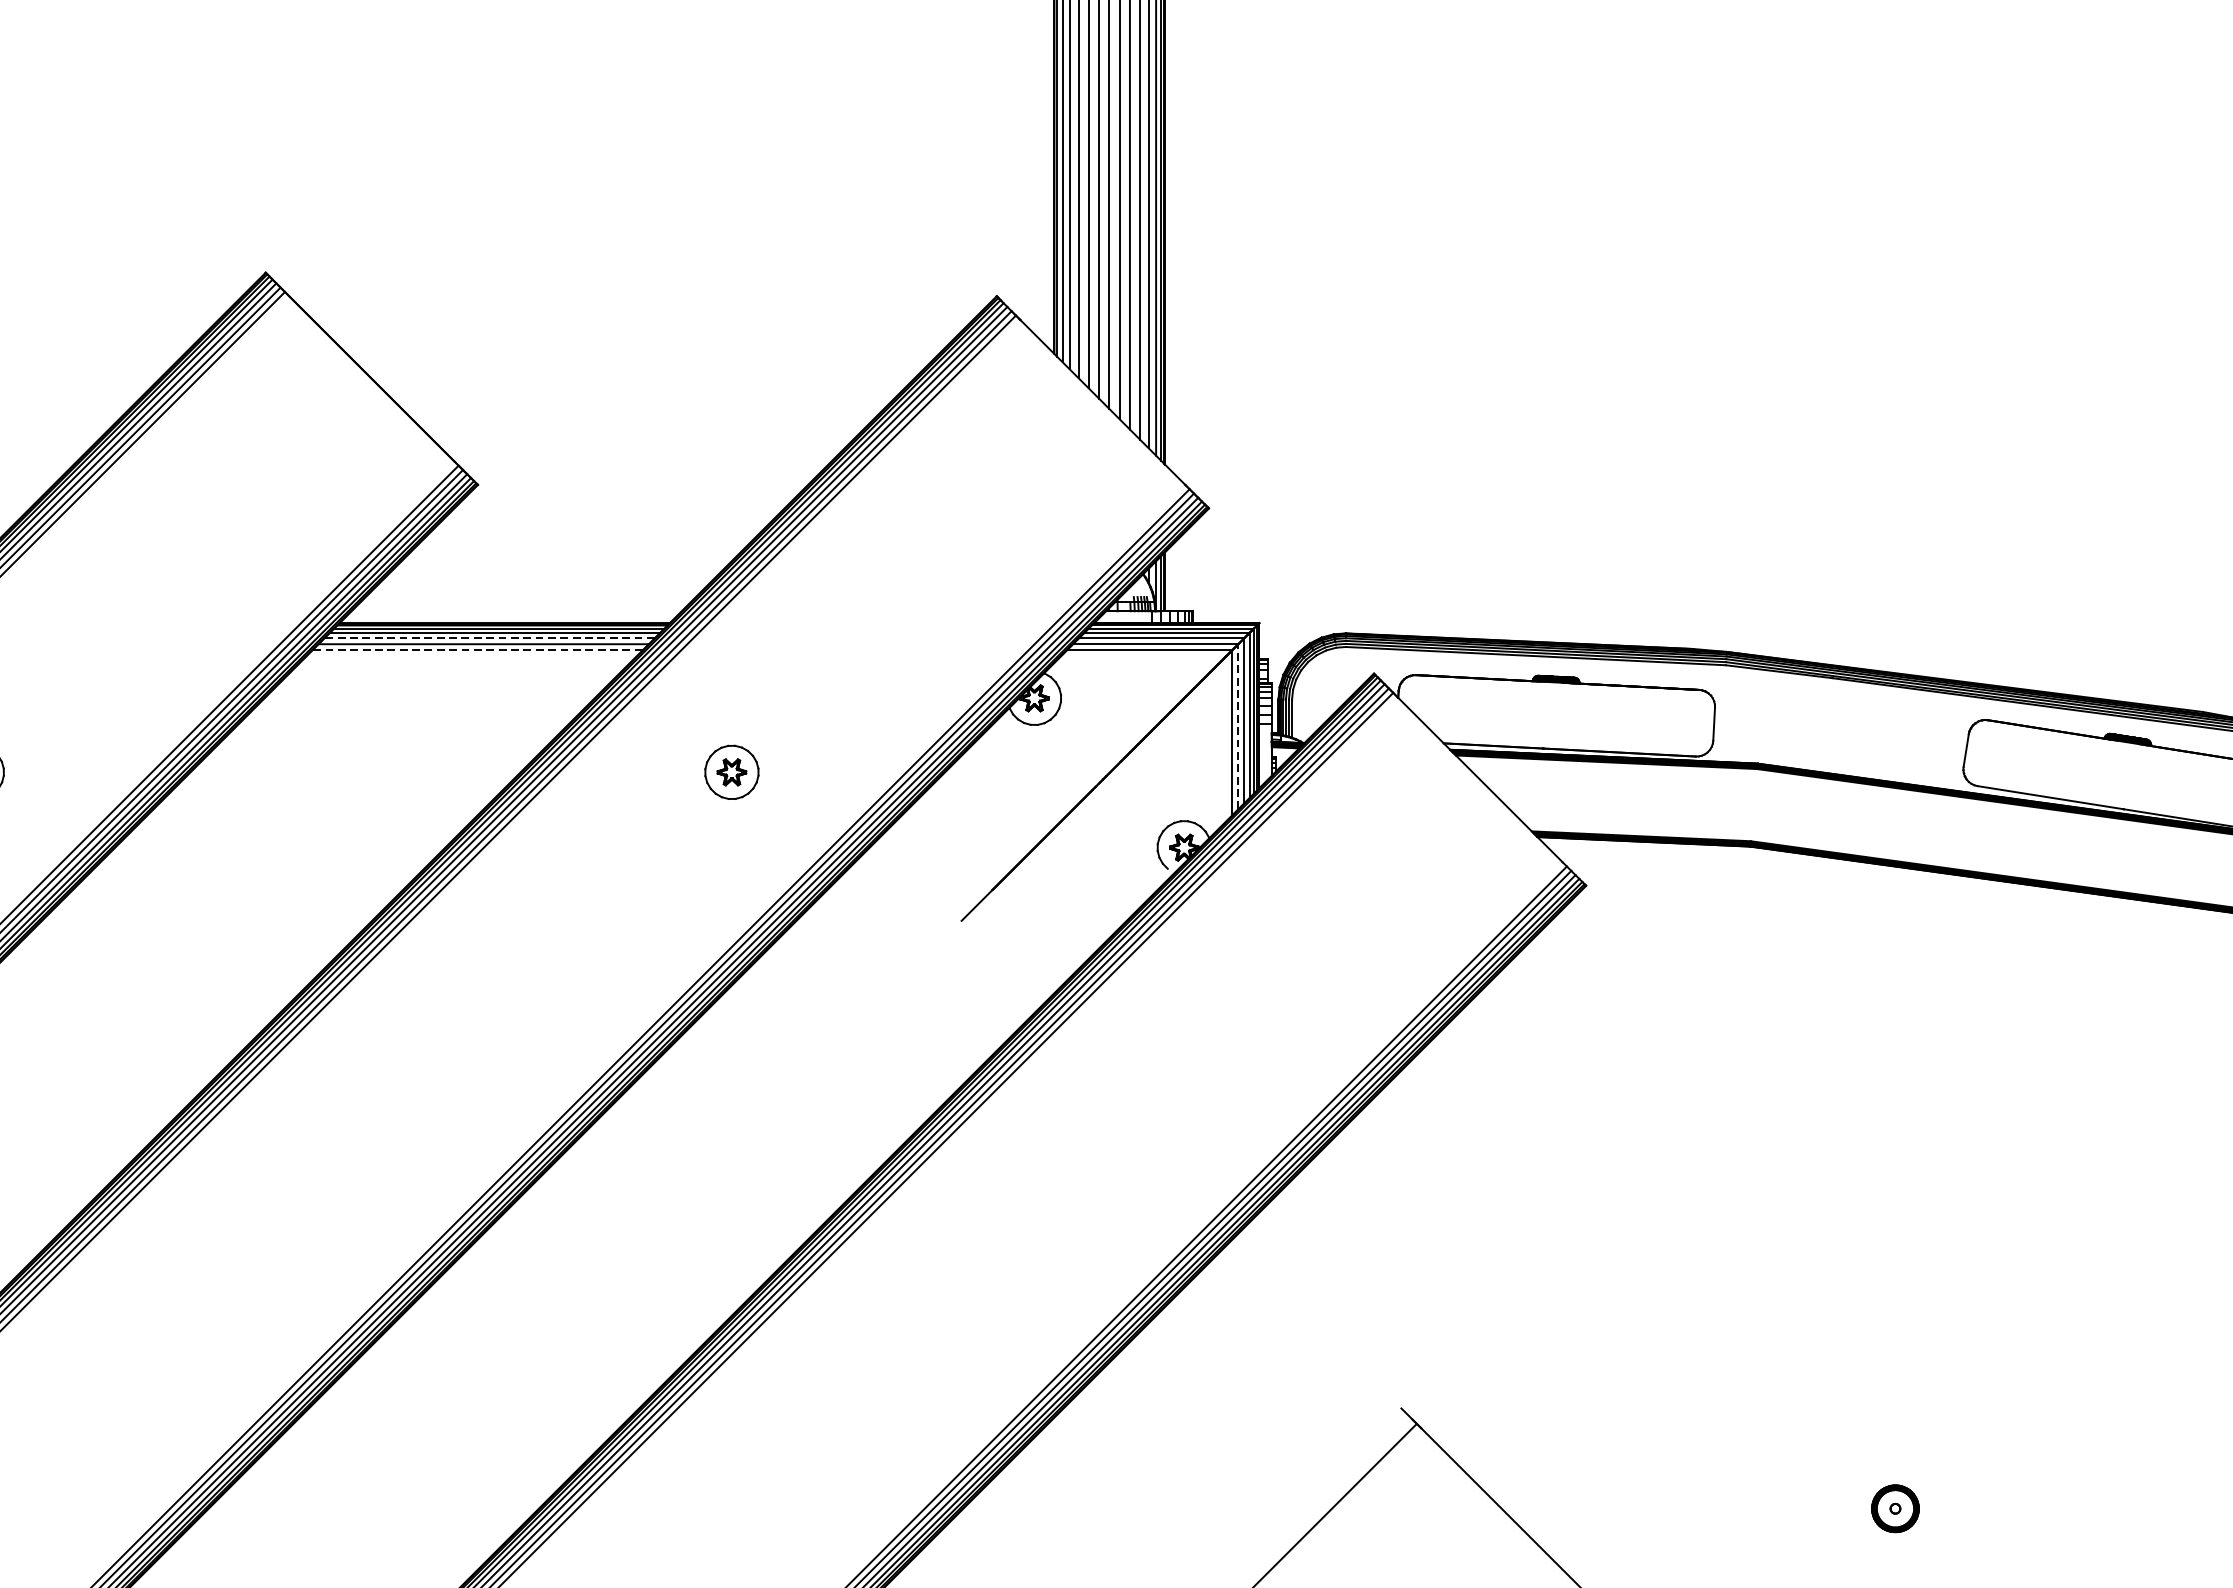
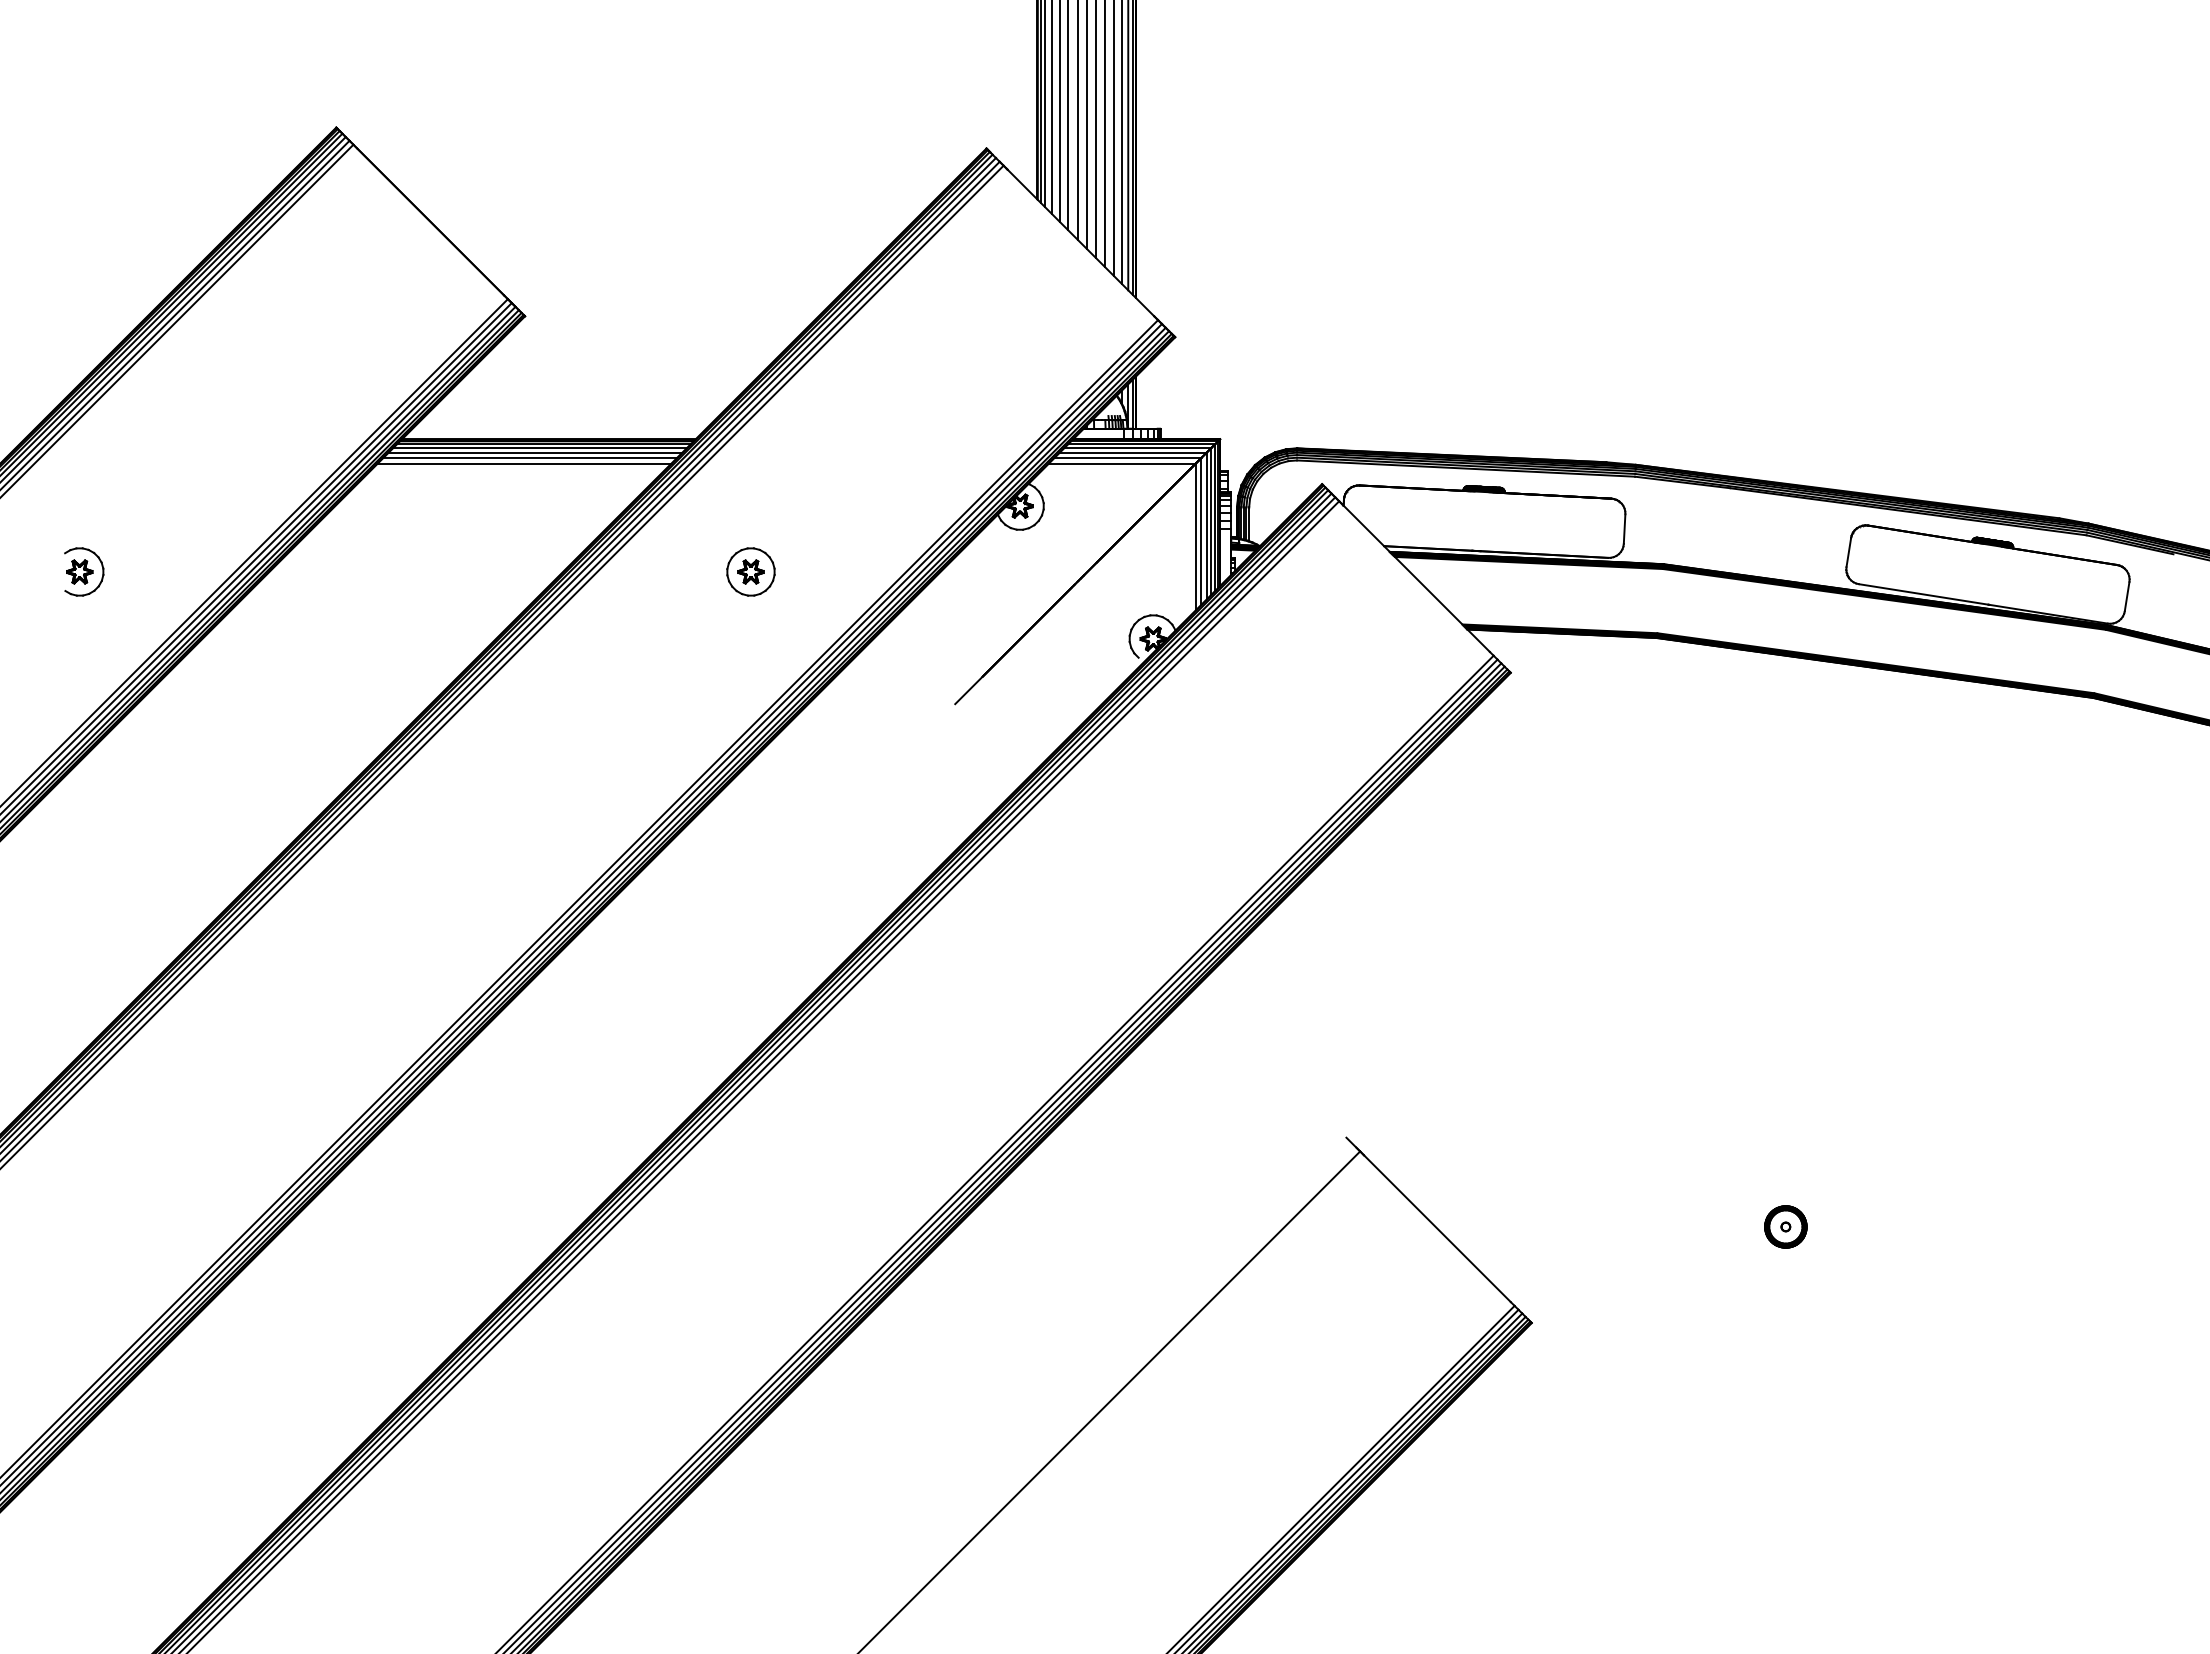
line: (489, 638) -> (535, 452), dashed -> solid
line: (477, 650) -> (524, 463), dashed -> solid
line: (1238, 725) -> (1201, 530), dashed -> solid

